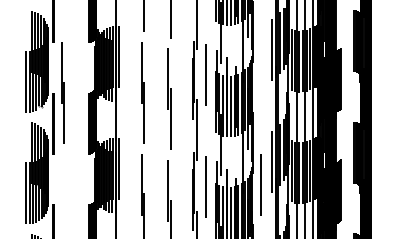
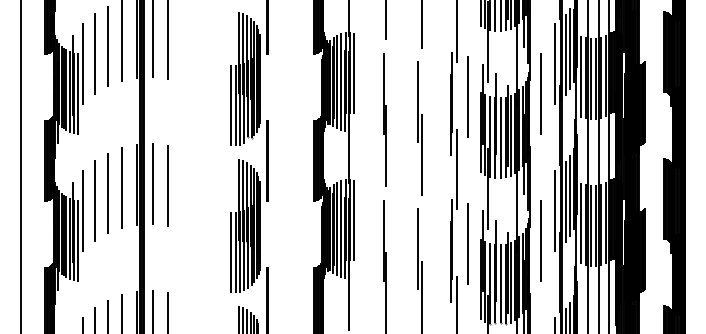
line: (260, 72) -> (540, 93), added
part: (62, 92) -> (279, 119), removed

